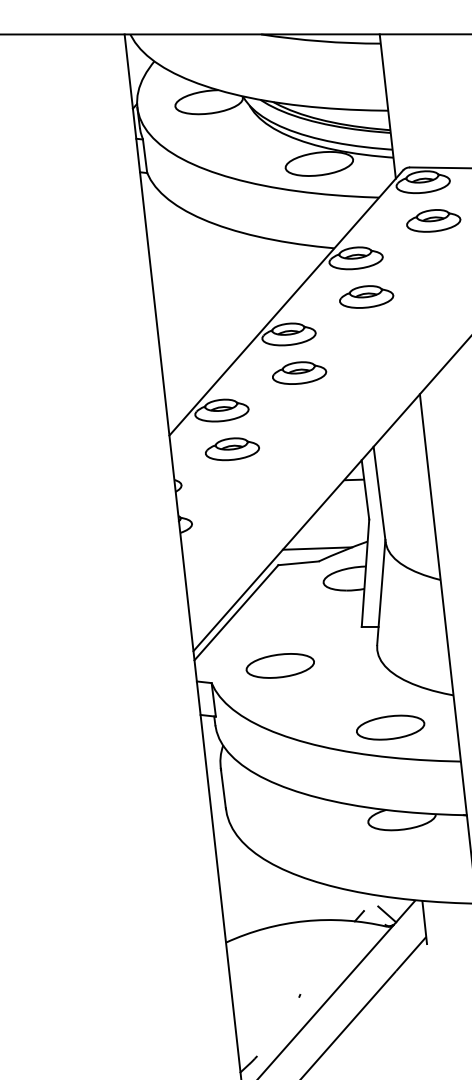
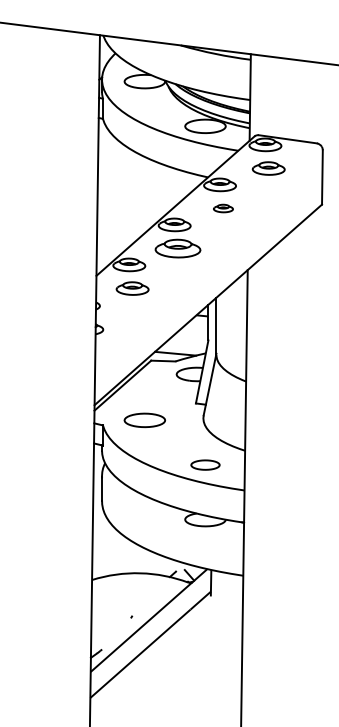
part: (366, 296) -> (223, 208), size x0.6
part: (298, 373) -> (177, 248), size x1.4
part: (390, 726) -> (205, 464), size x0.7

